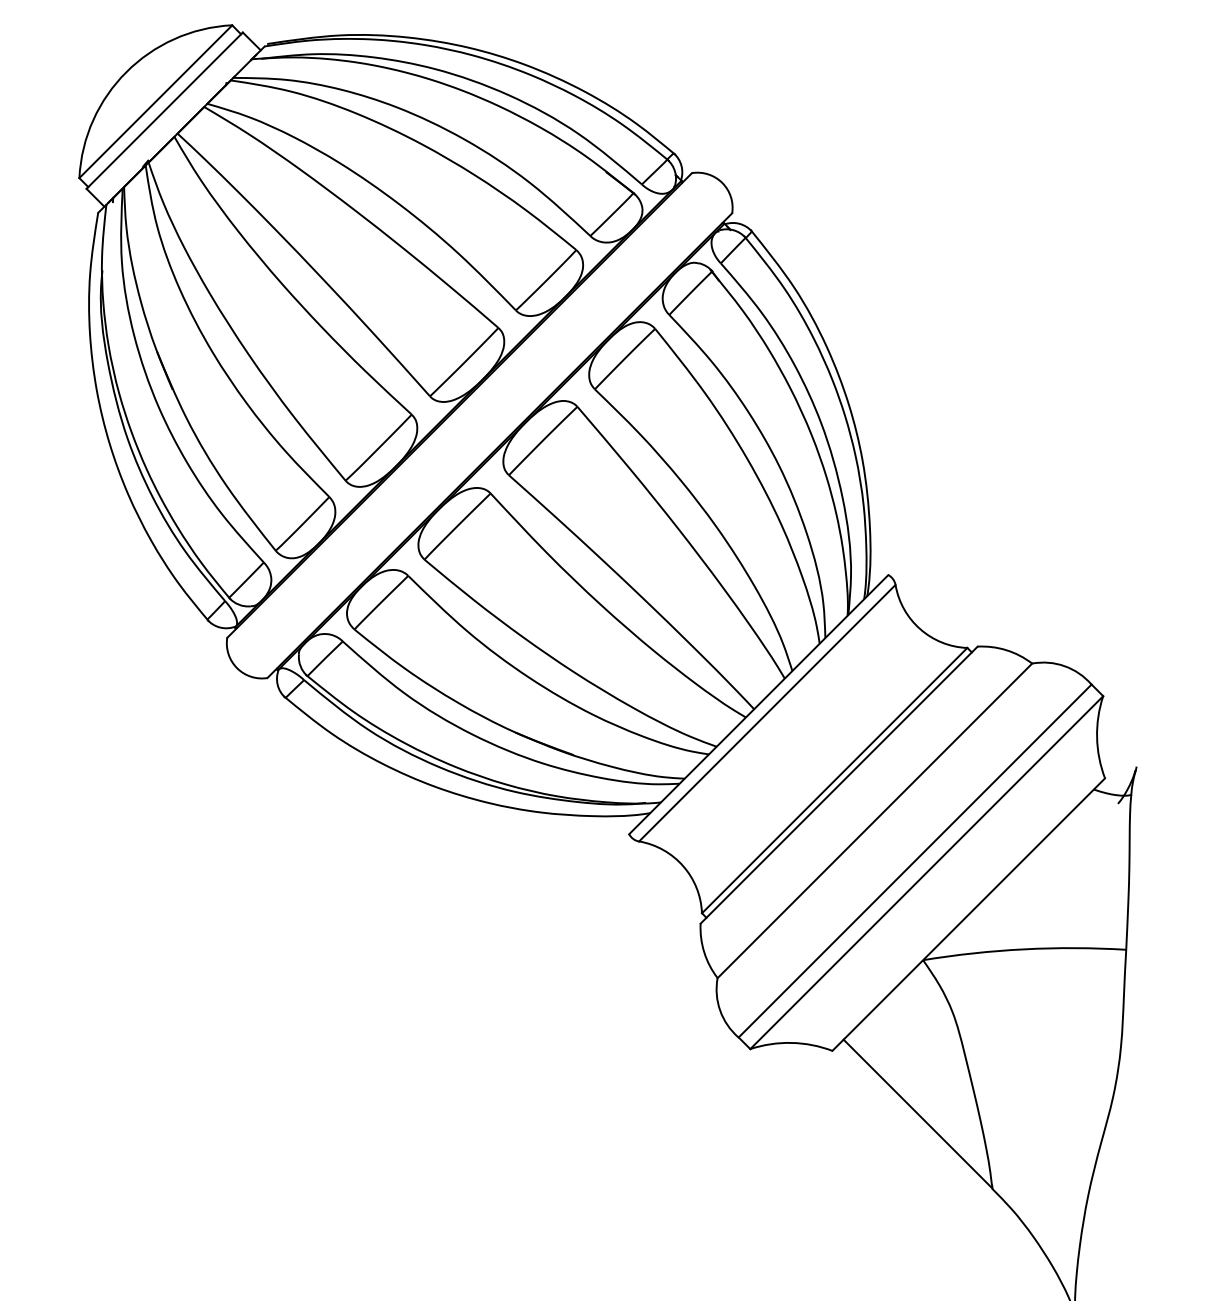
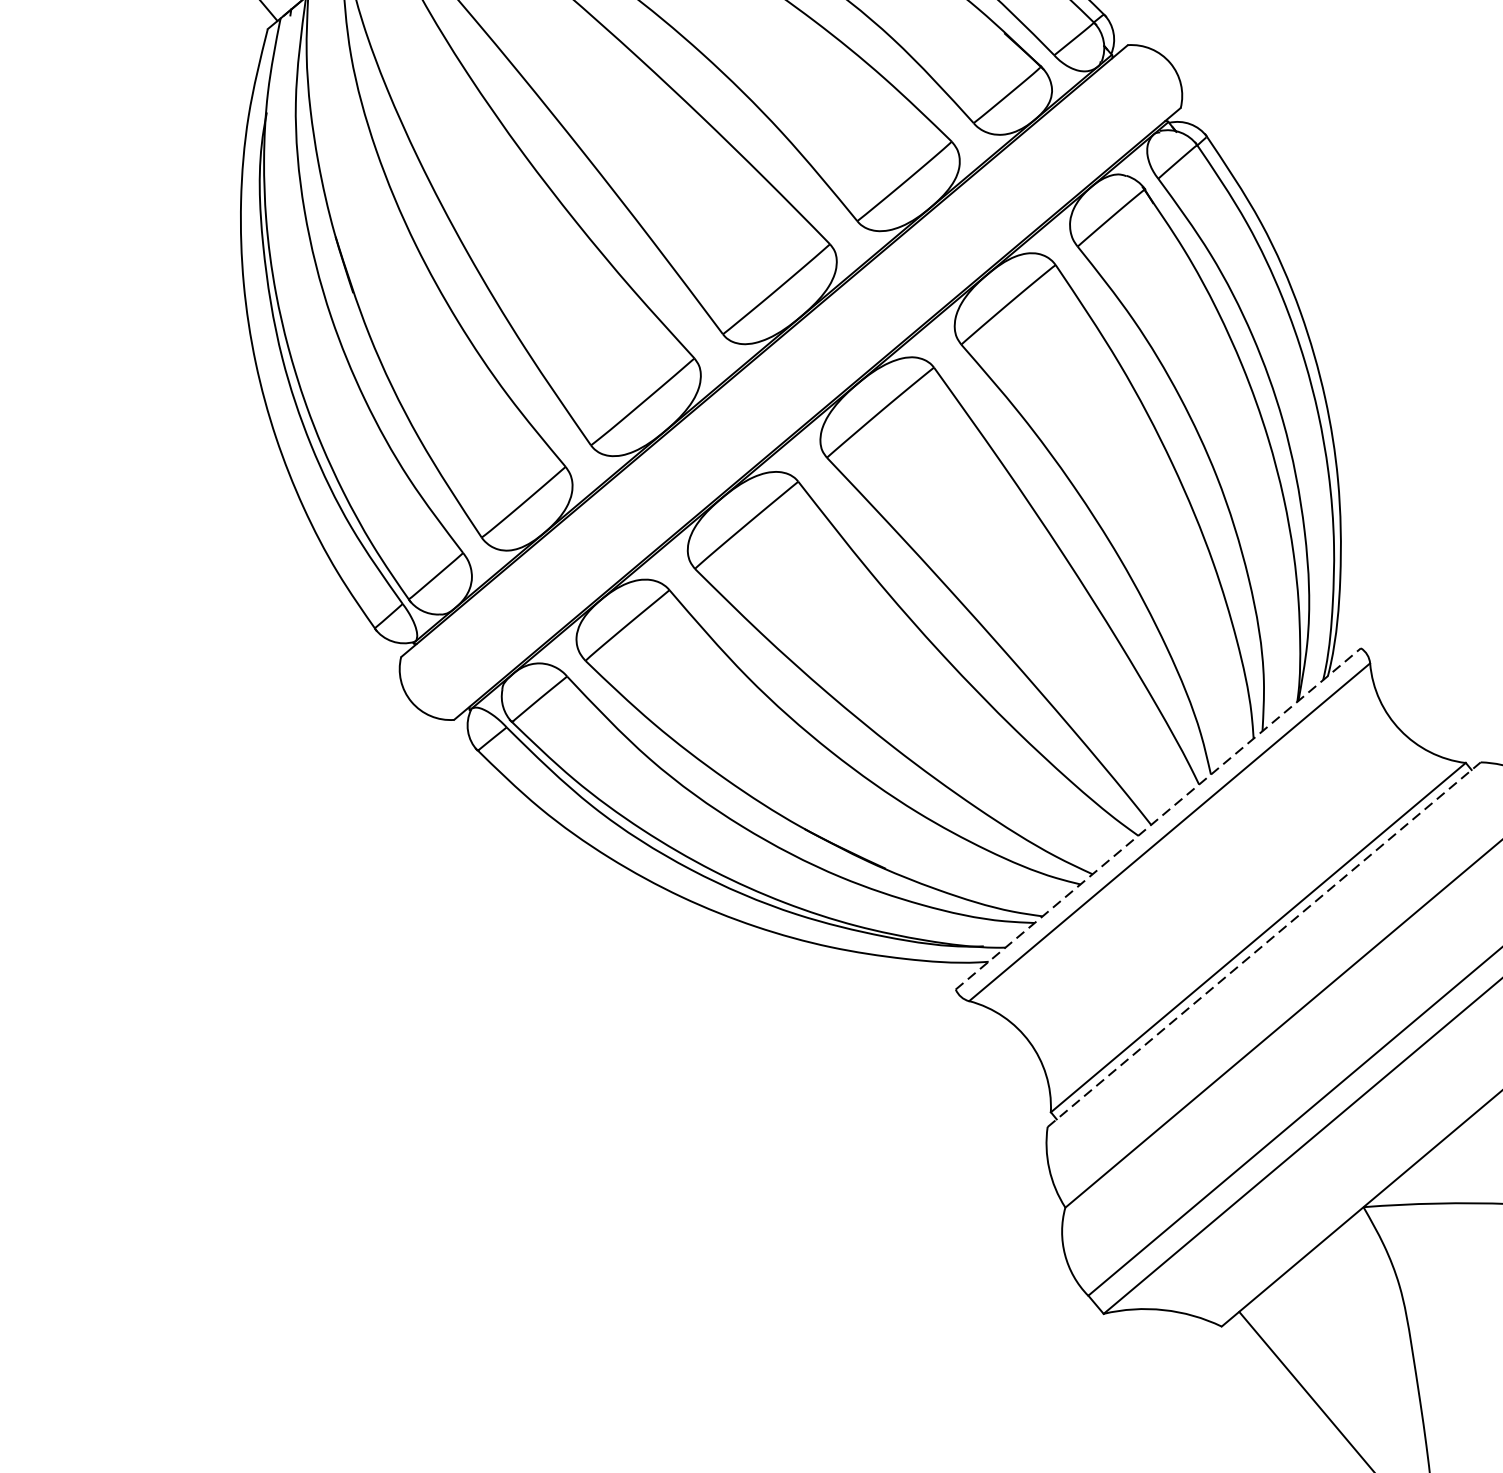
line: (759, 704) -> (1159, 818), solid -> dashed
line: (839, 785) -> (1264, 945), solid -> dashed

